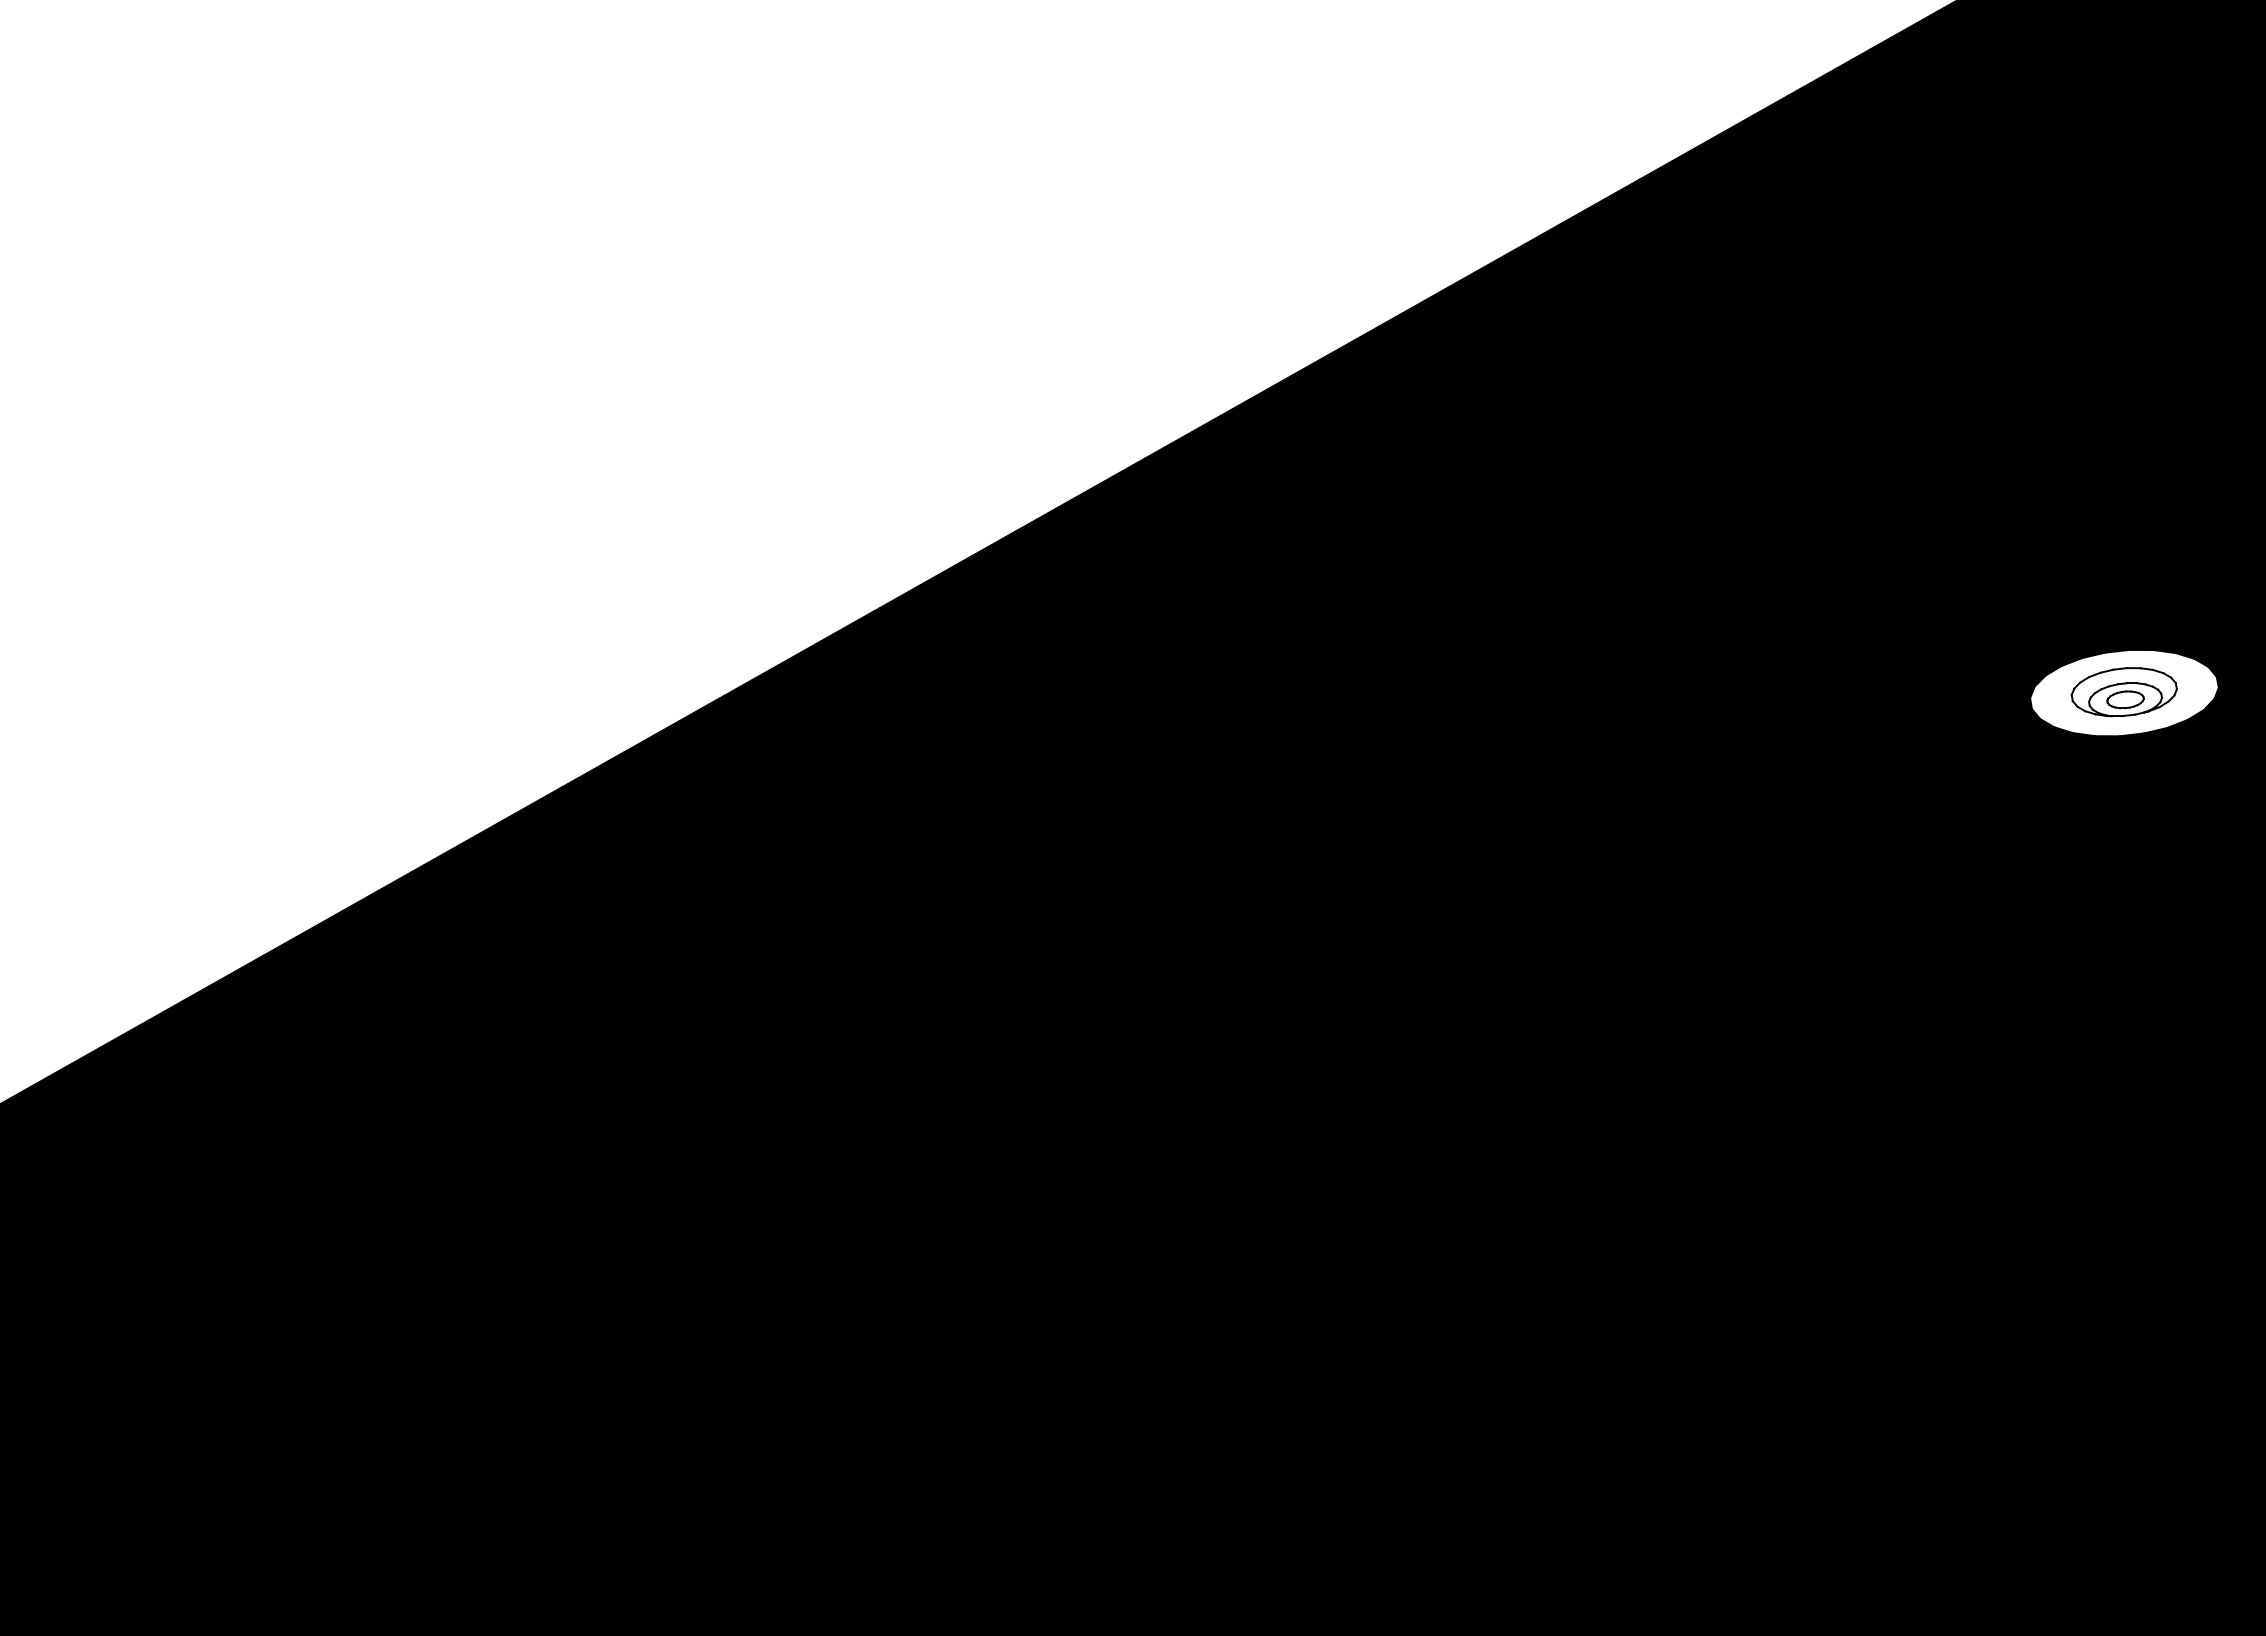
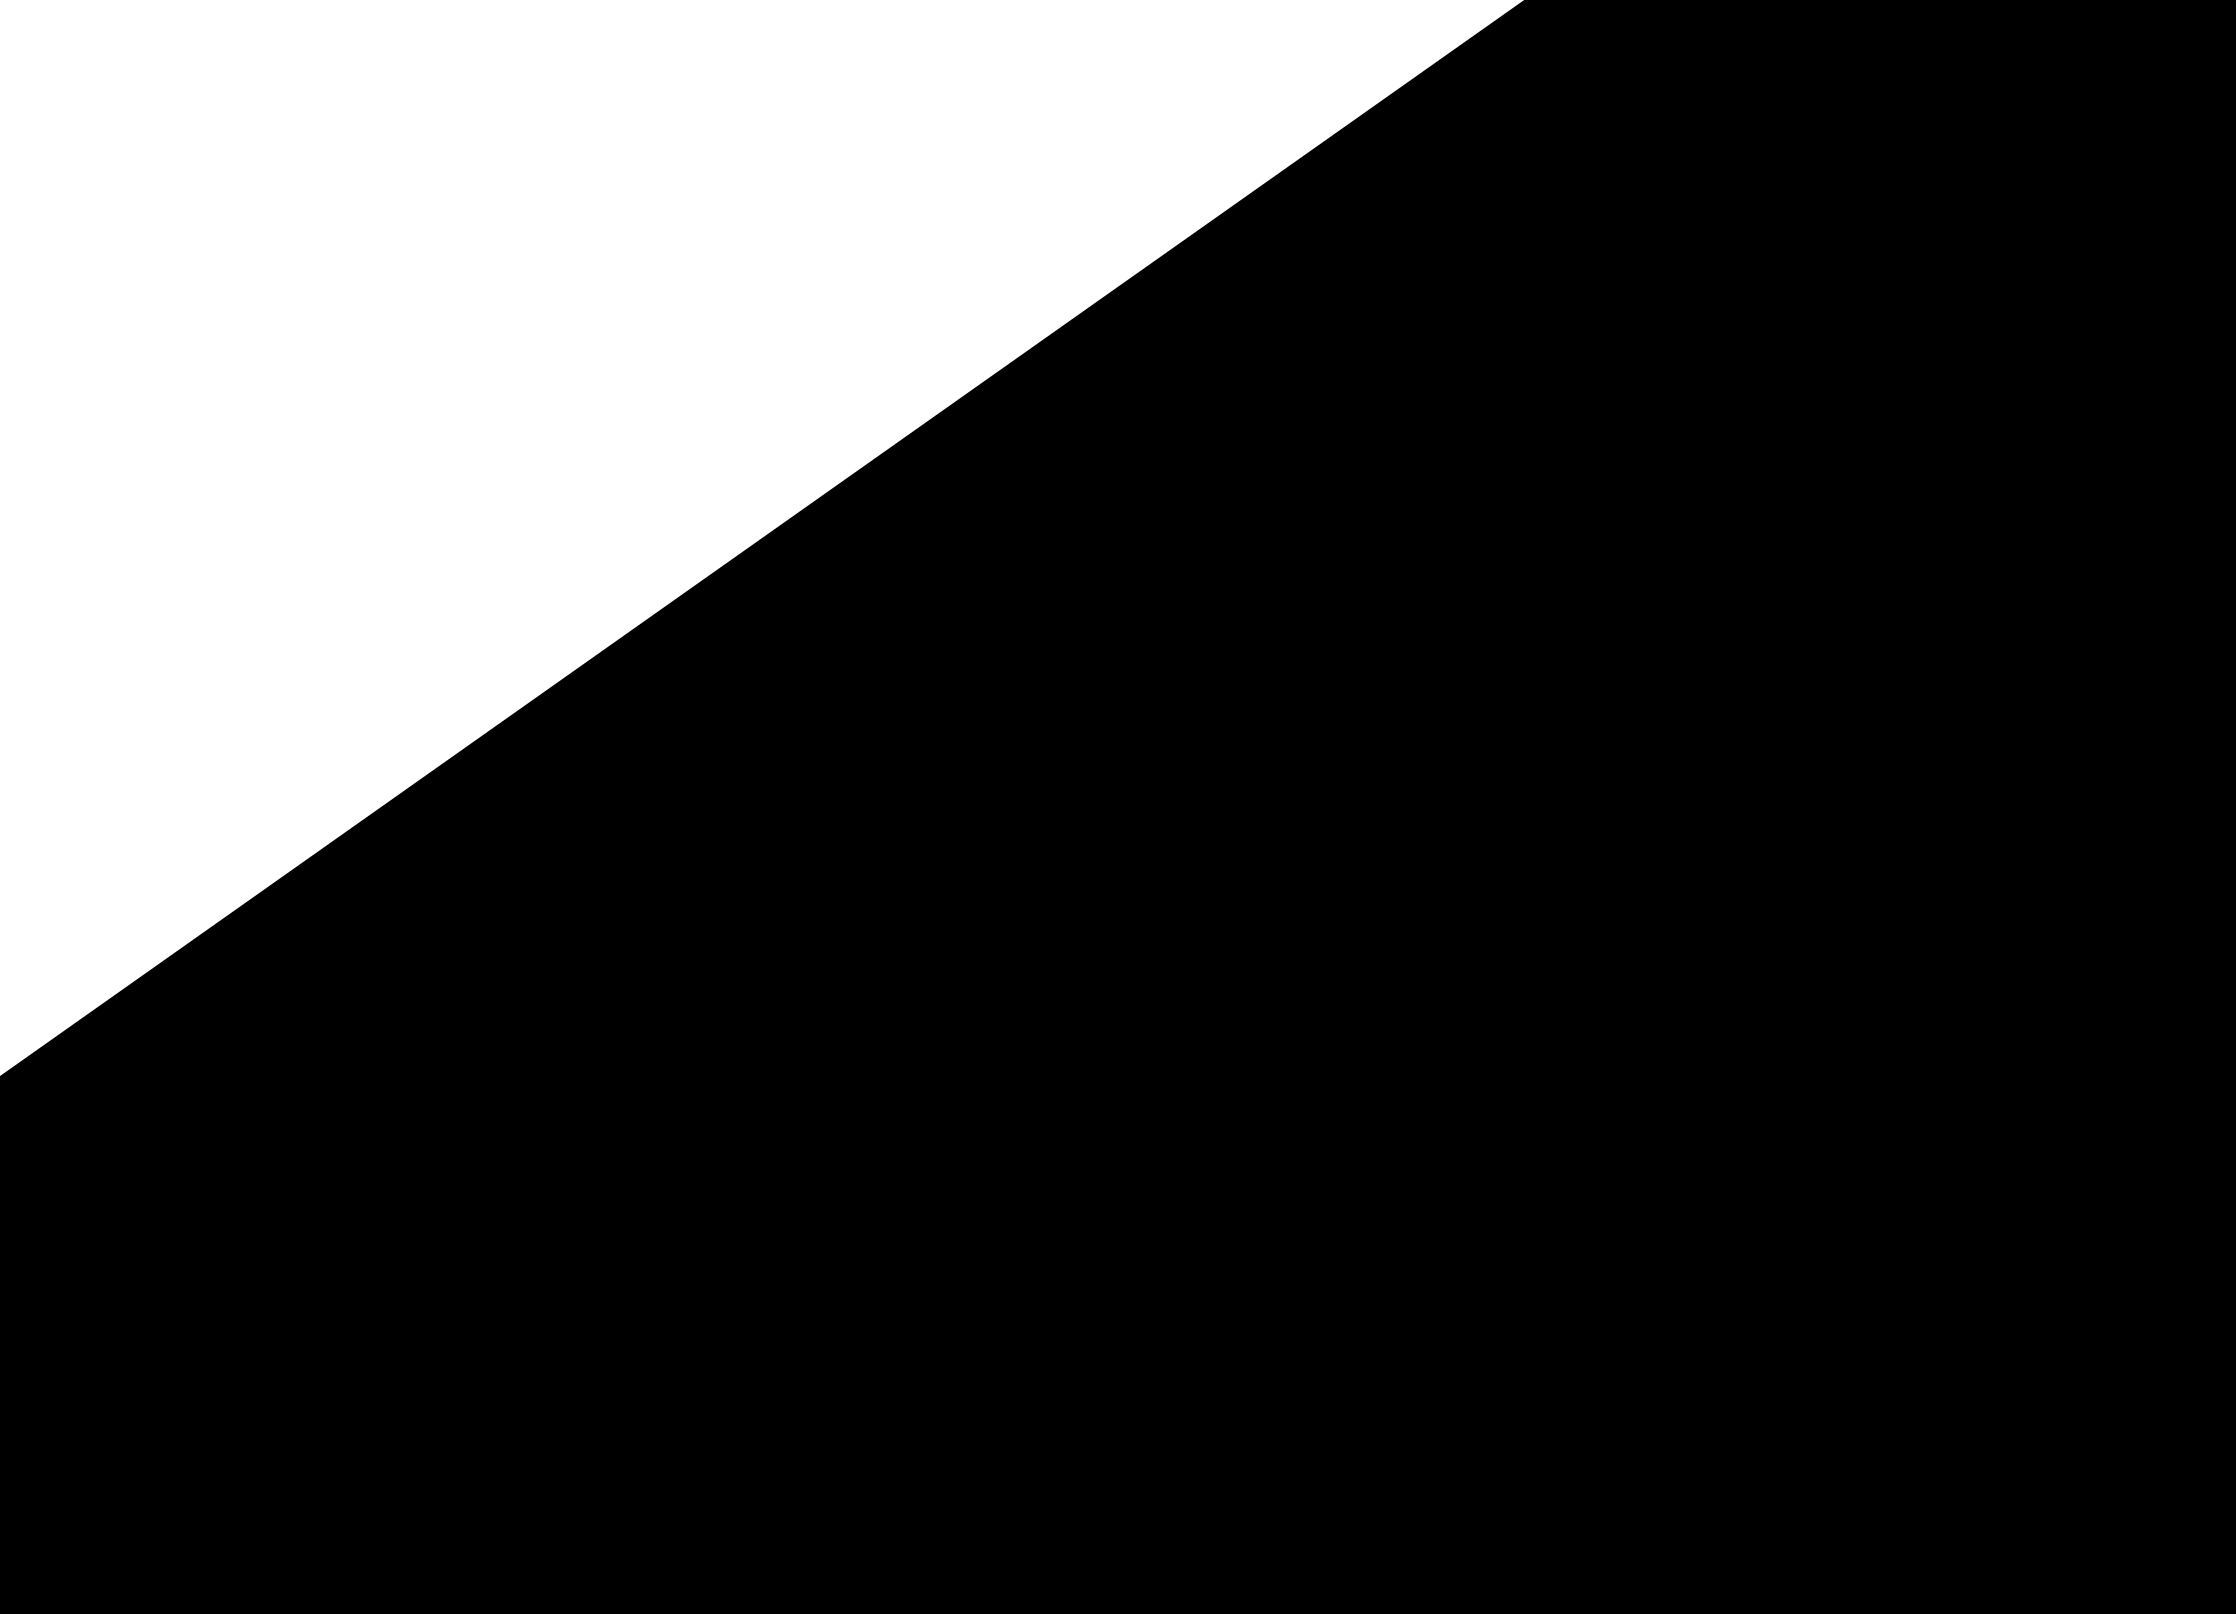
fill: (2124, 692) -> (1898, 701), added

